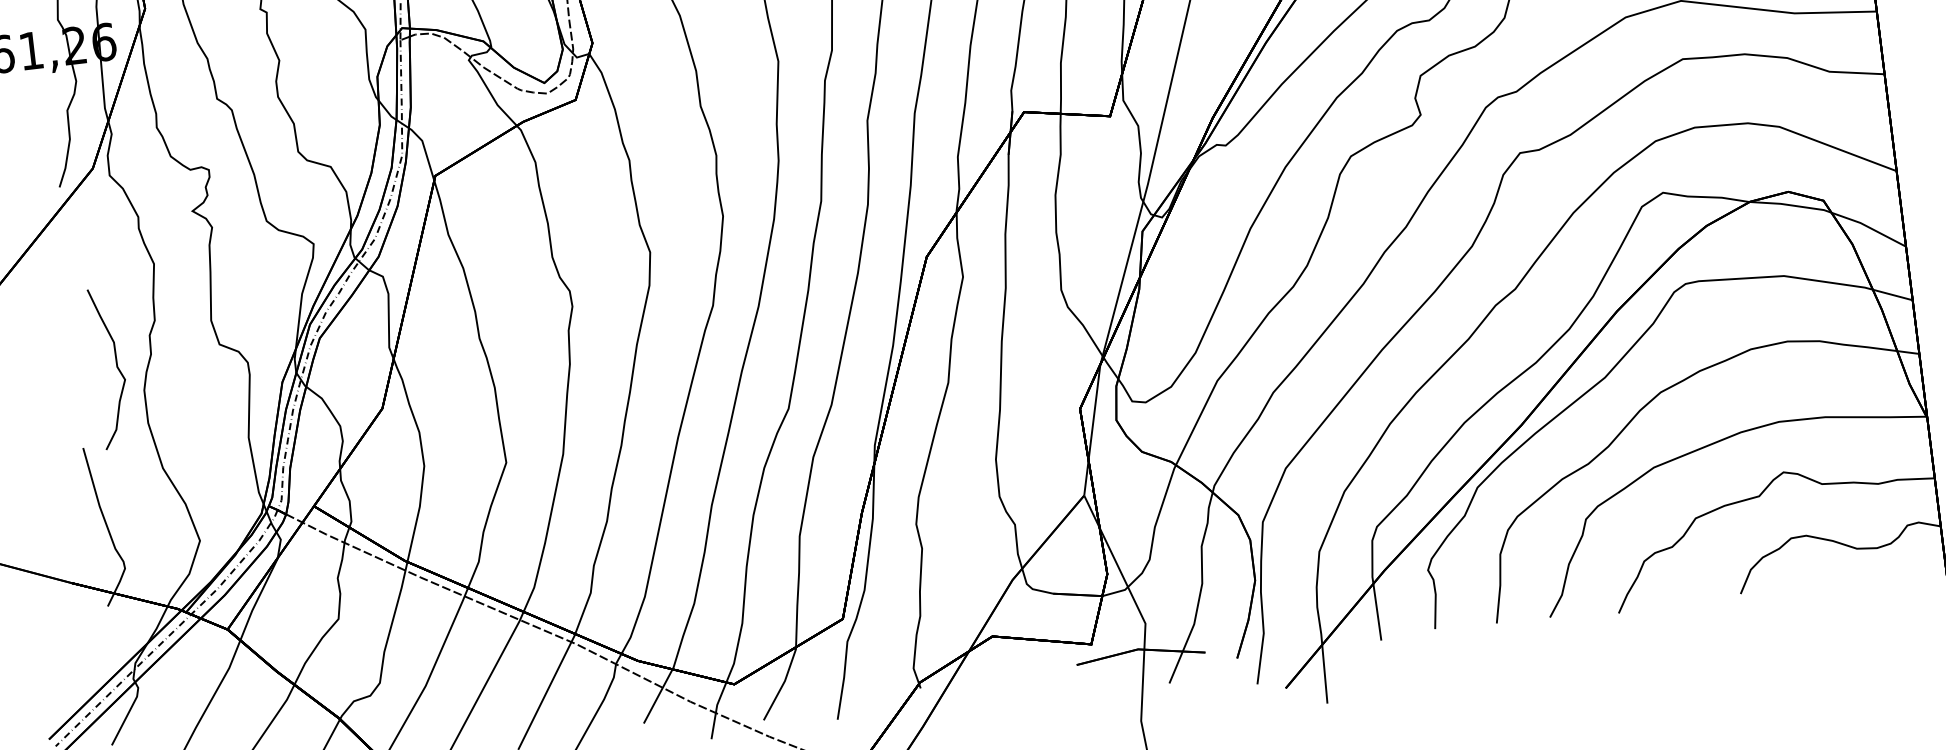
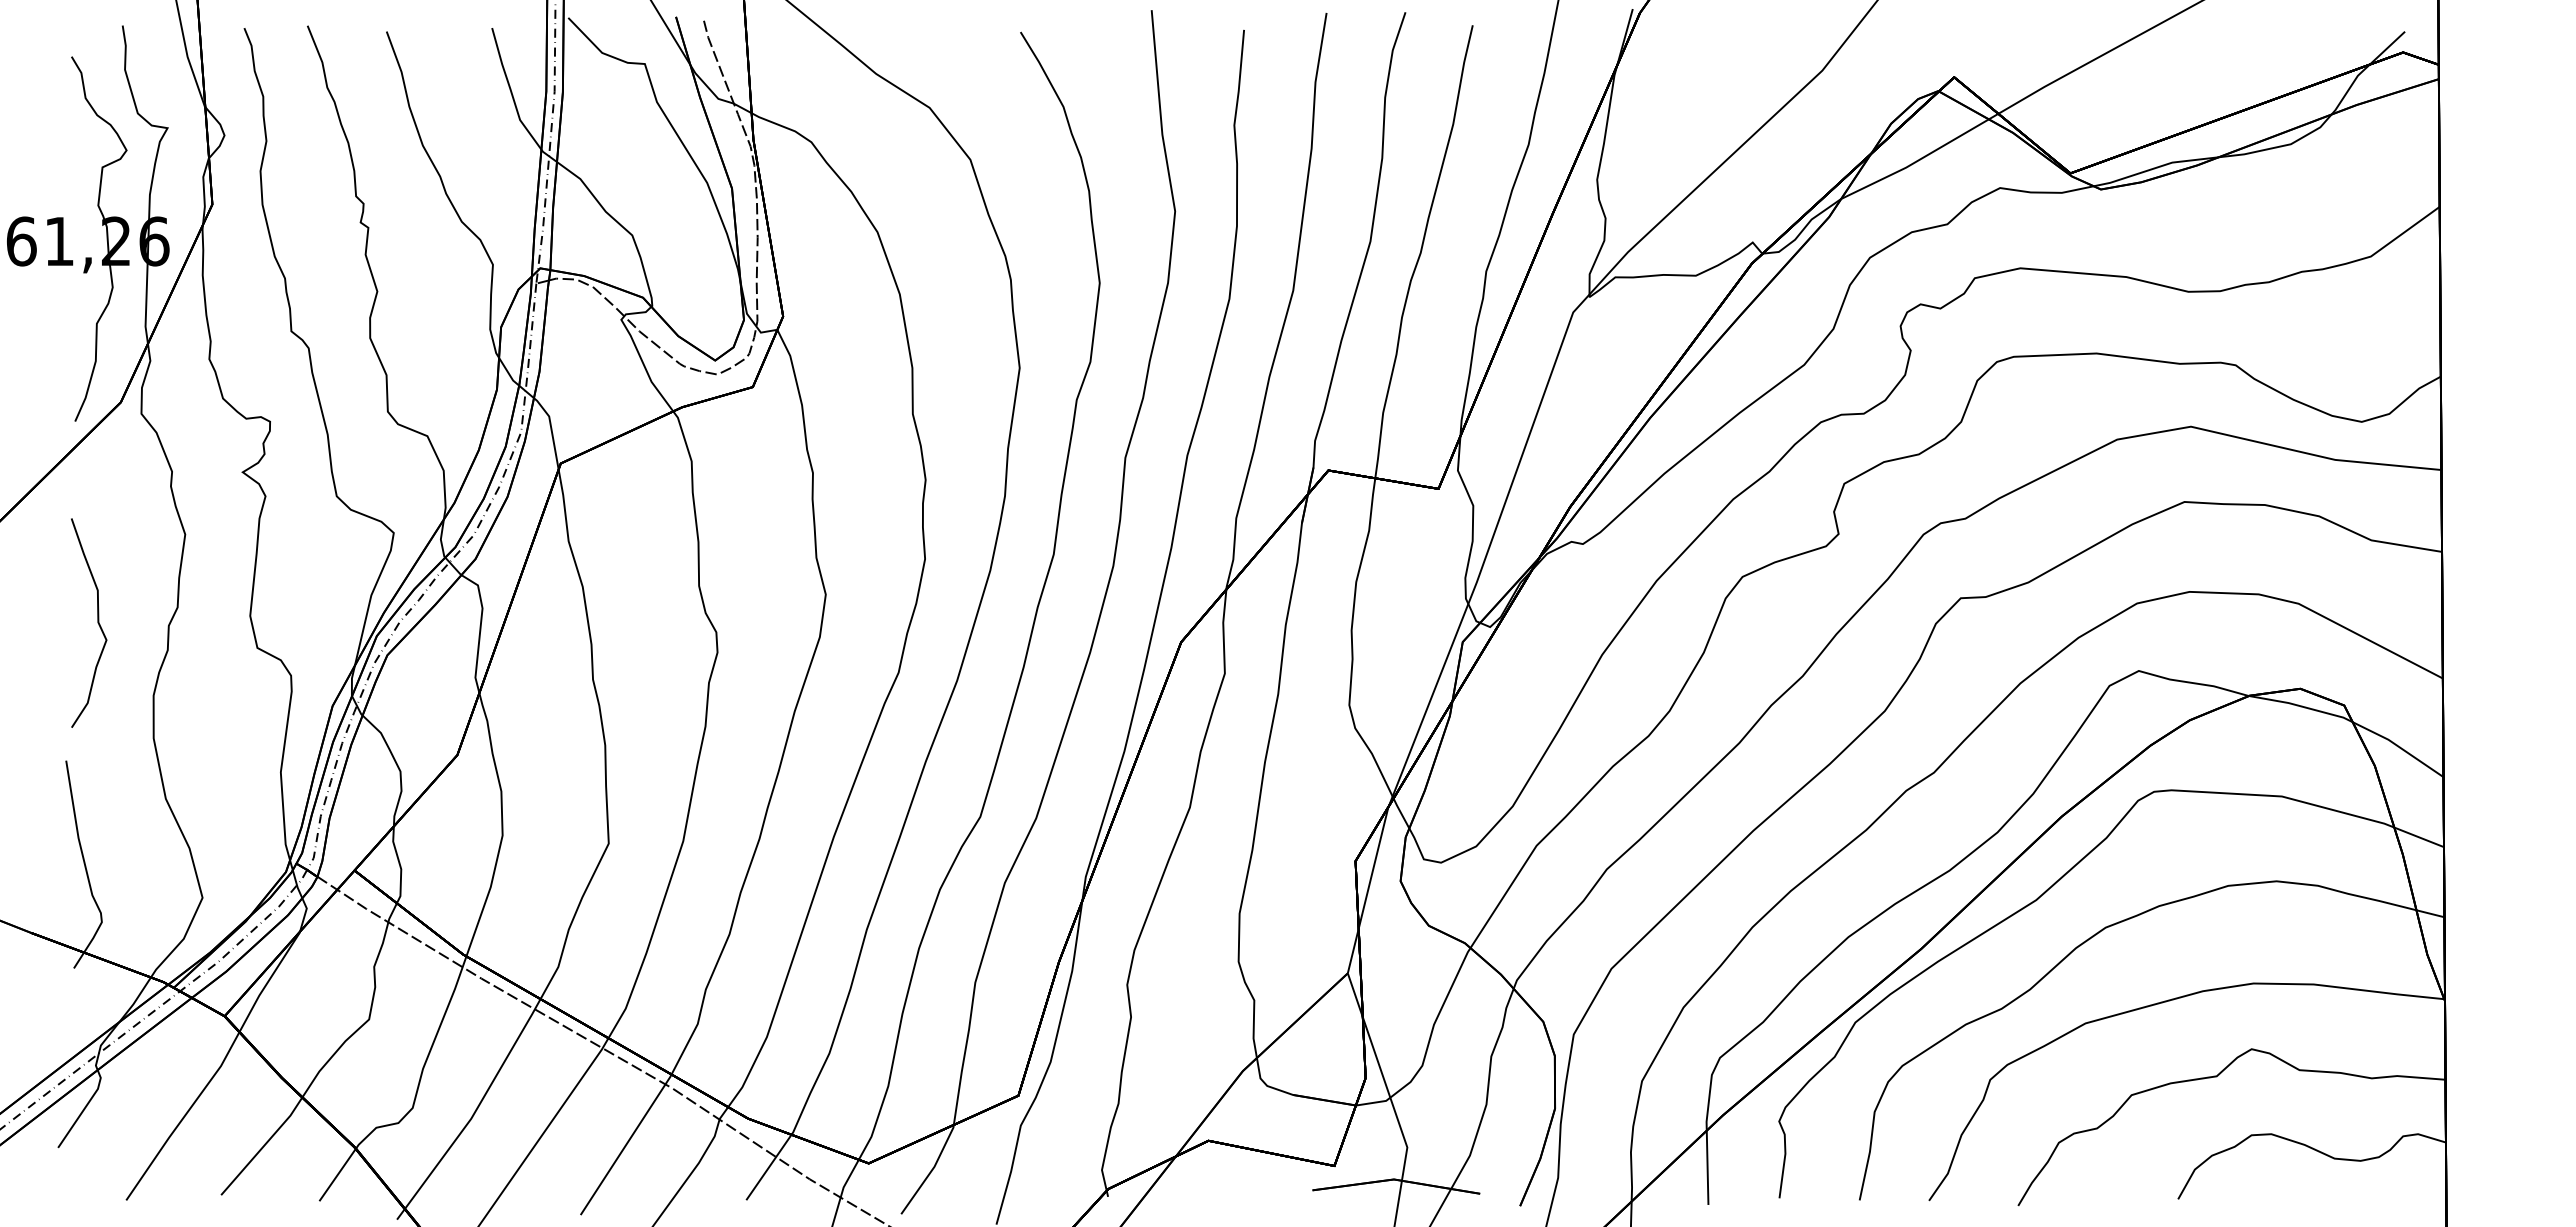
curve: (116, 367) -> (97, 622), moved

